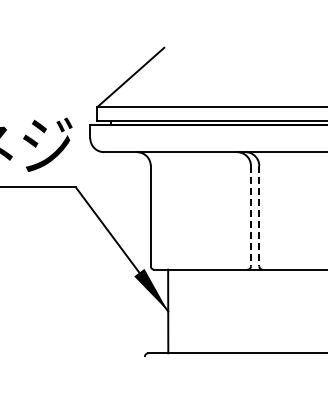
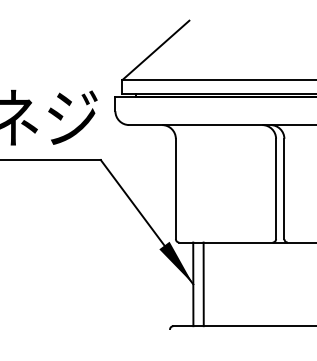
line: (251, 216) -> (276, 189), dashed -> solid
line: (259, 216) -> (284, 189), dashed -> solid
line: (178, 311) -> (203, 284), added

